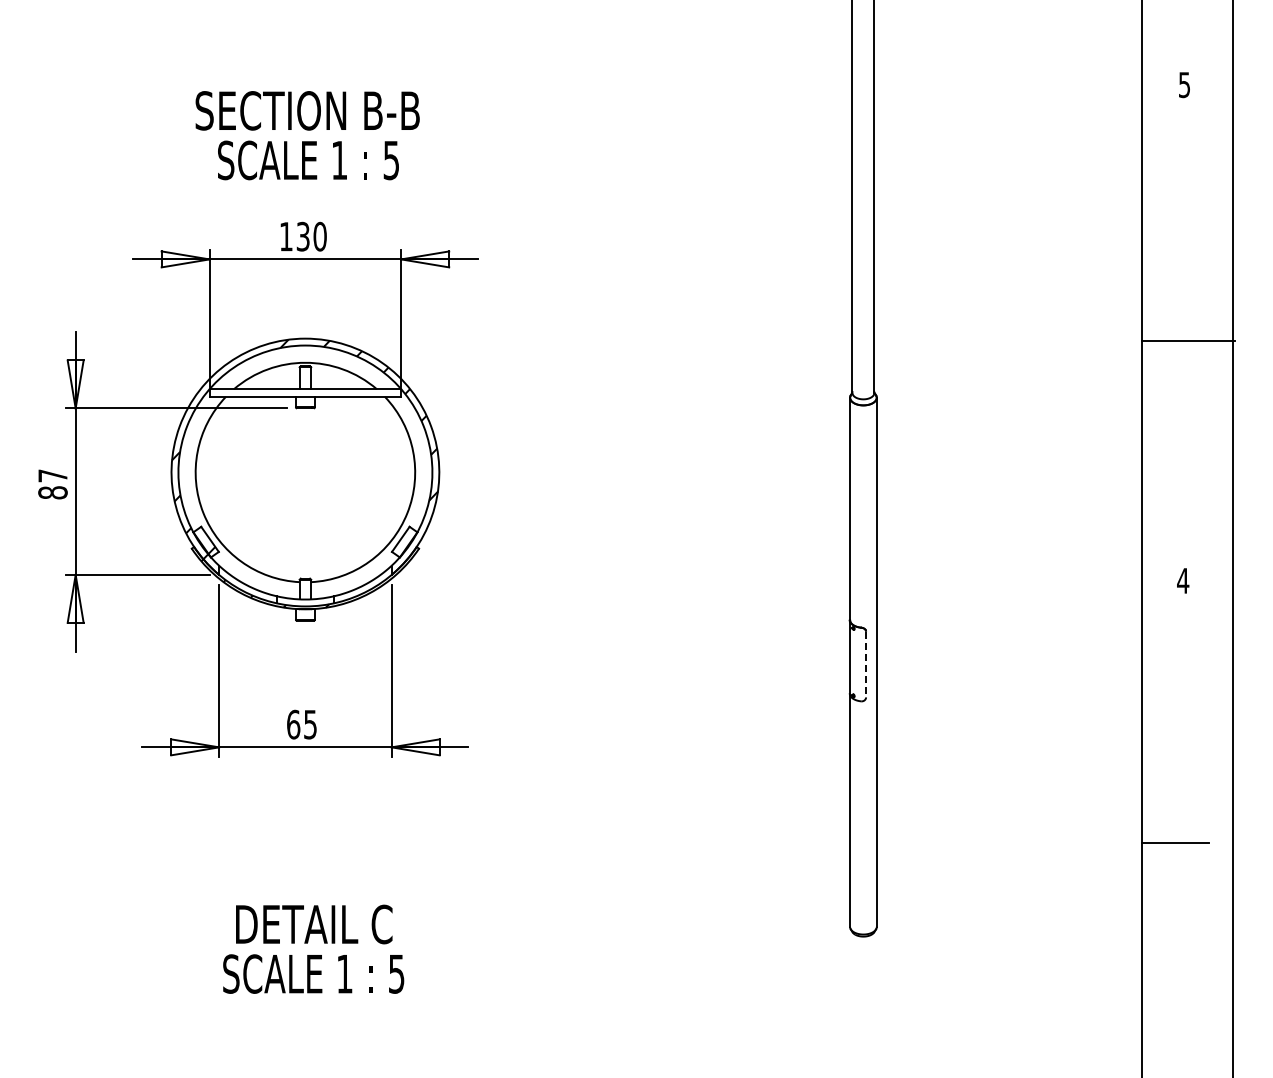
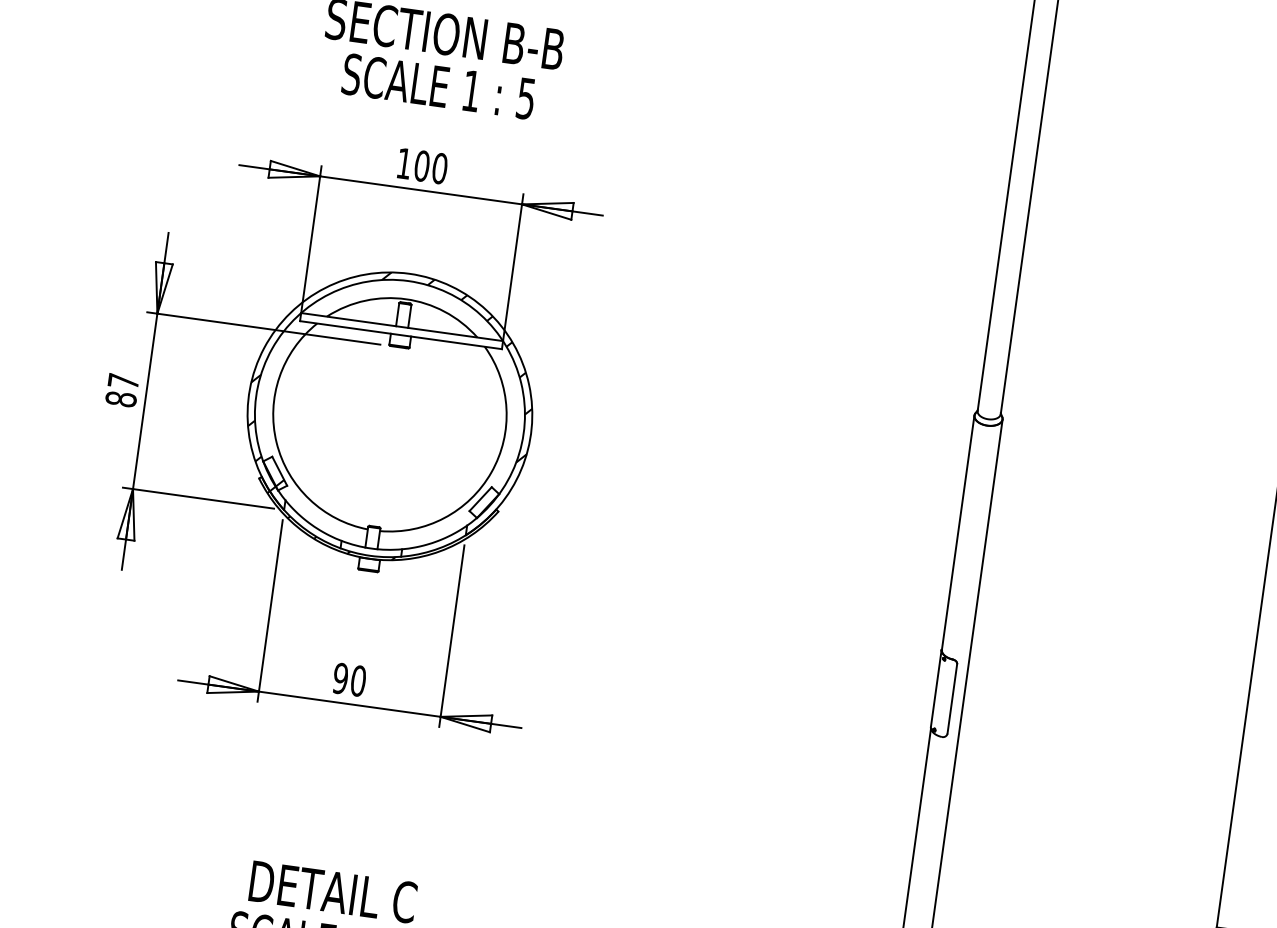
text: (302, 236) -> (421, 165), 130 -> 100
line: (866, 664) -> (952, 698), dashed -> solid
text: (301, 724) -> (348, 679), 65 -> 90

